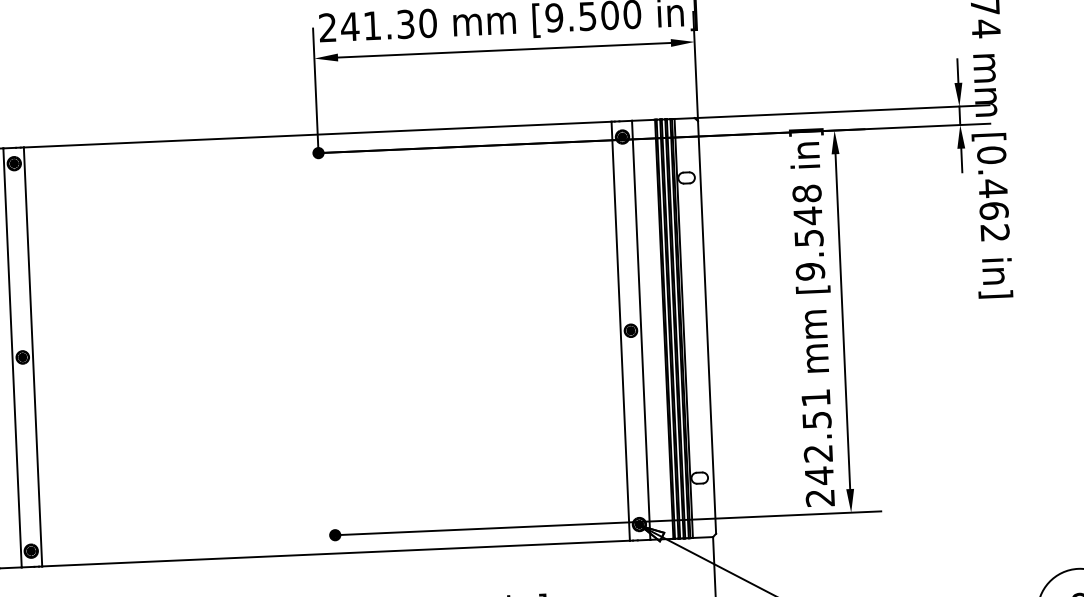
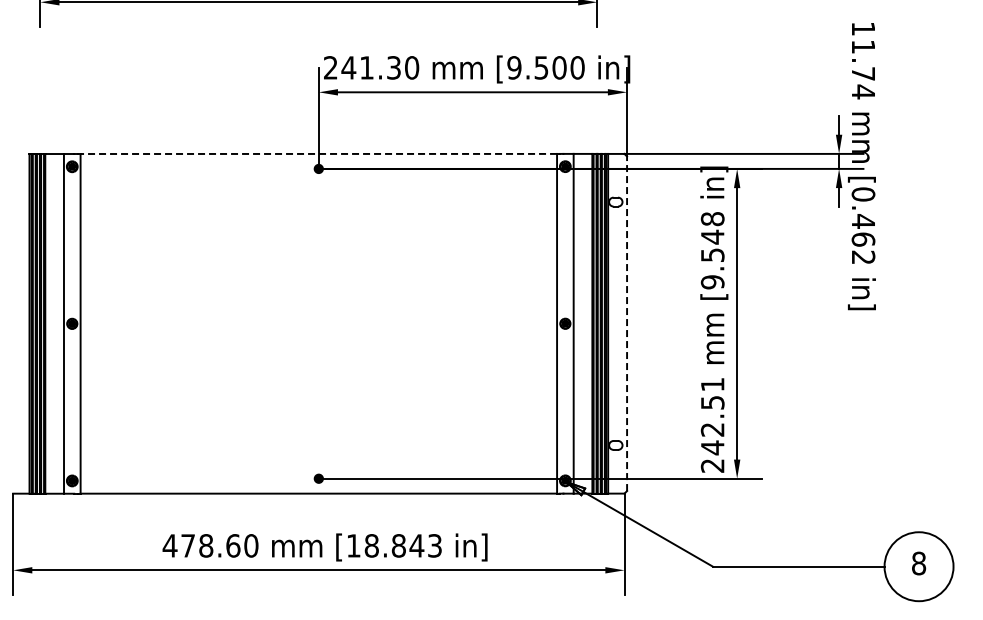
line: (317, 134) -> (318, 153), solid -> dashed
line: (707, 327) -> (627, 323), solid -> dashed

